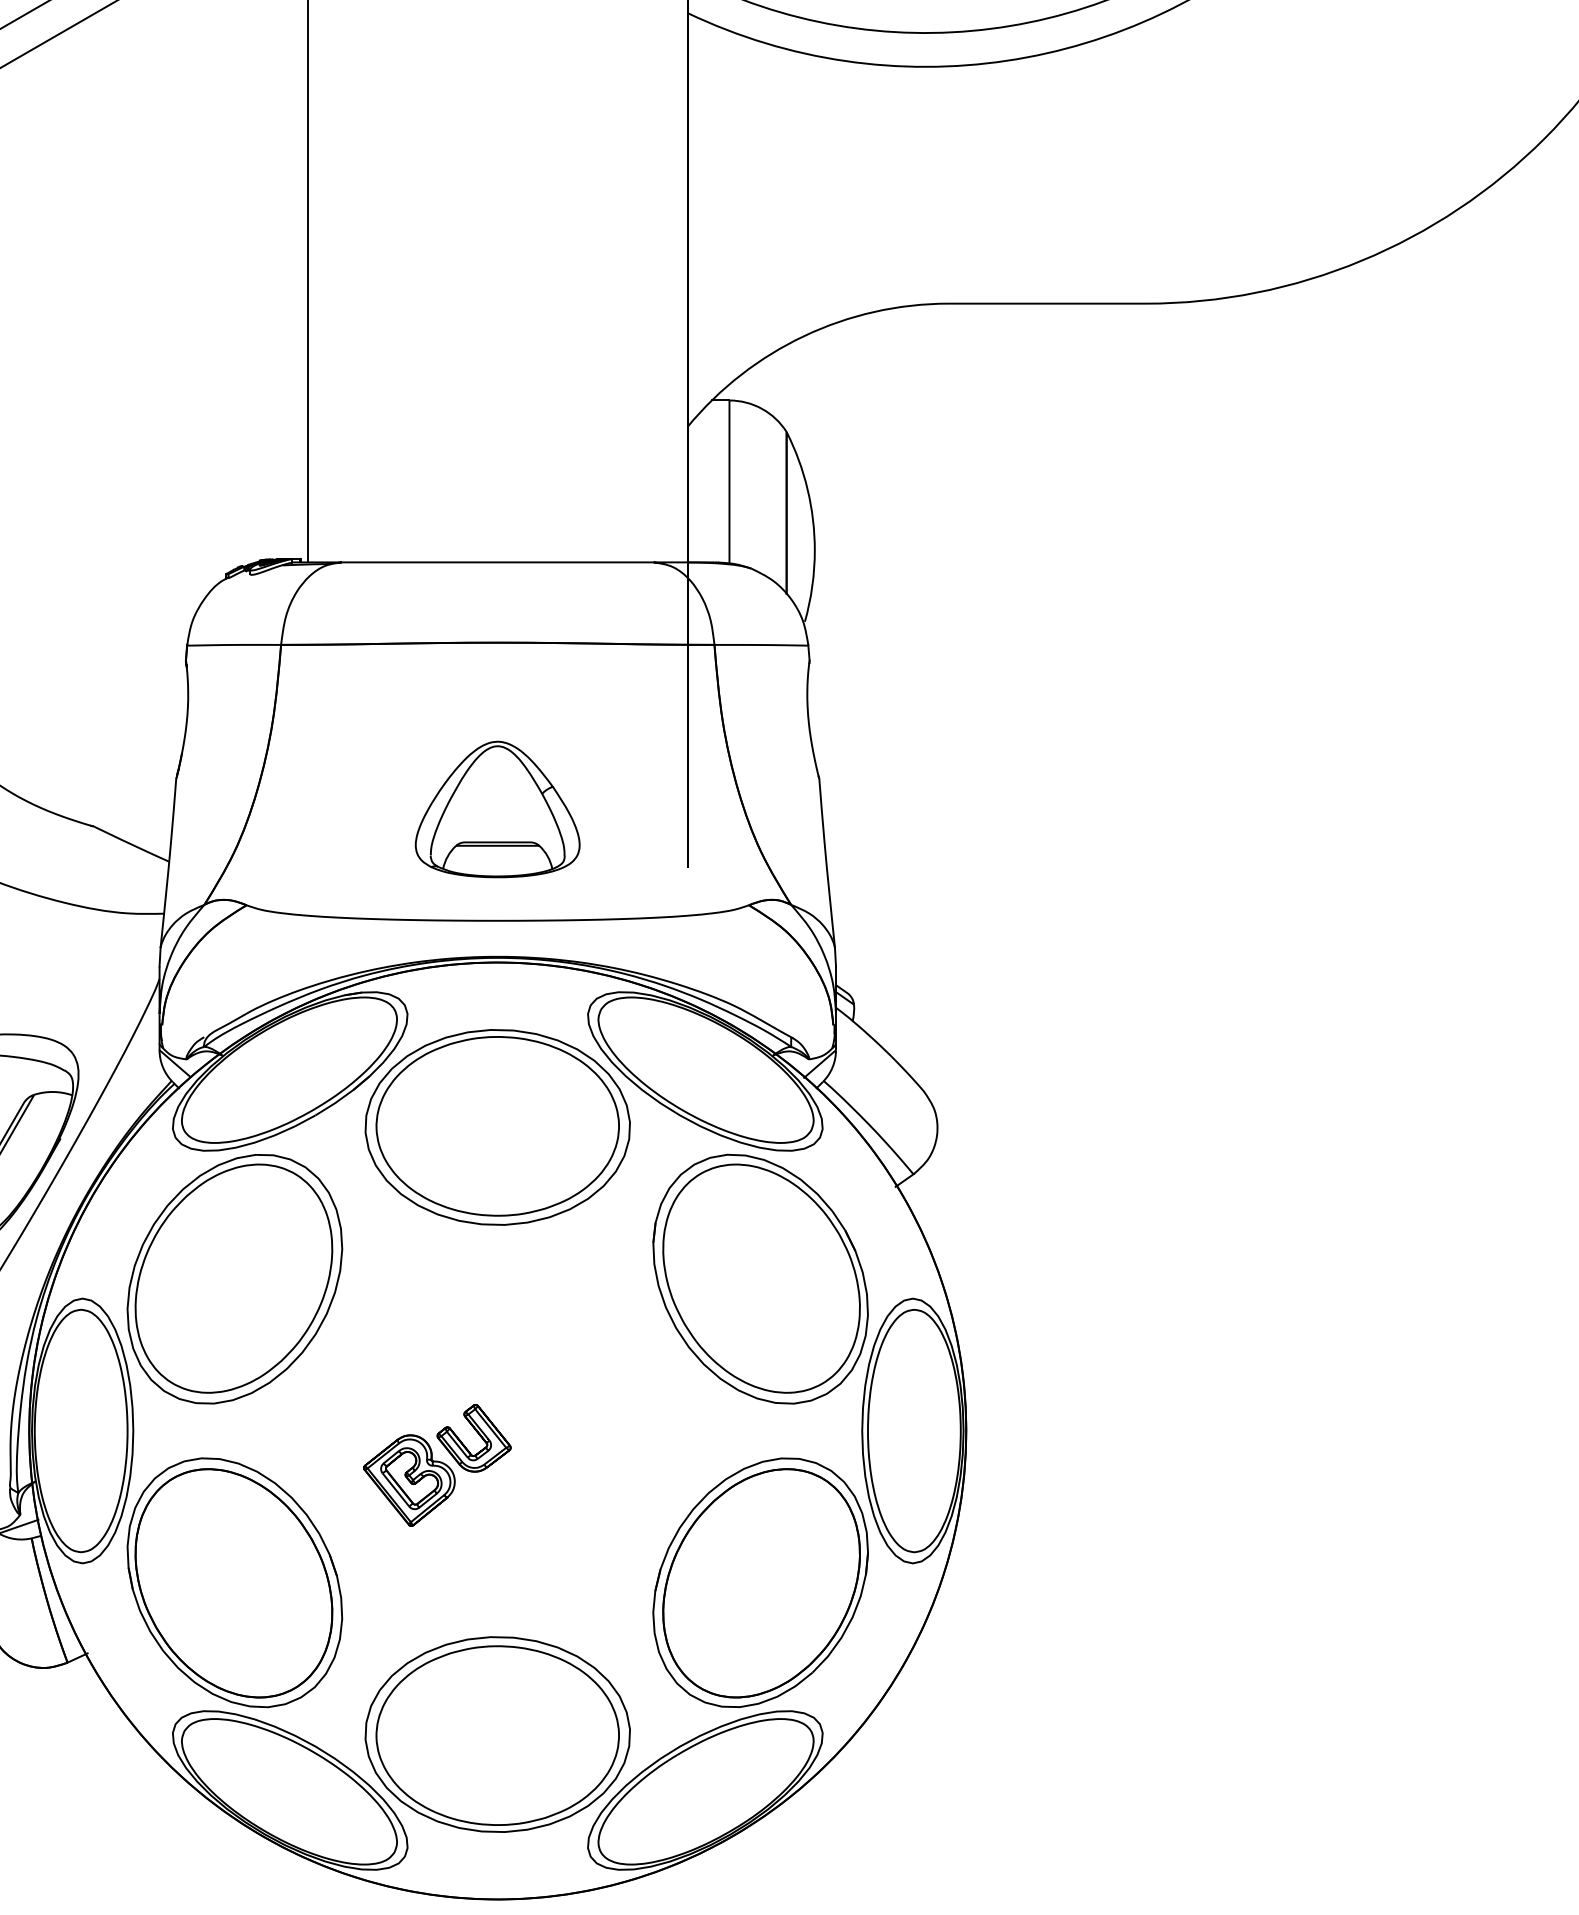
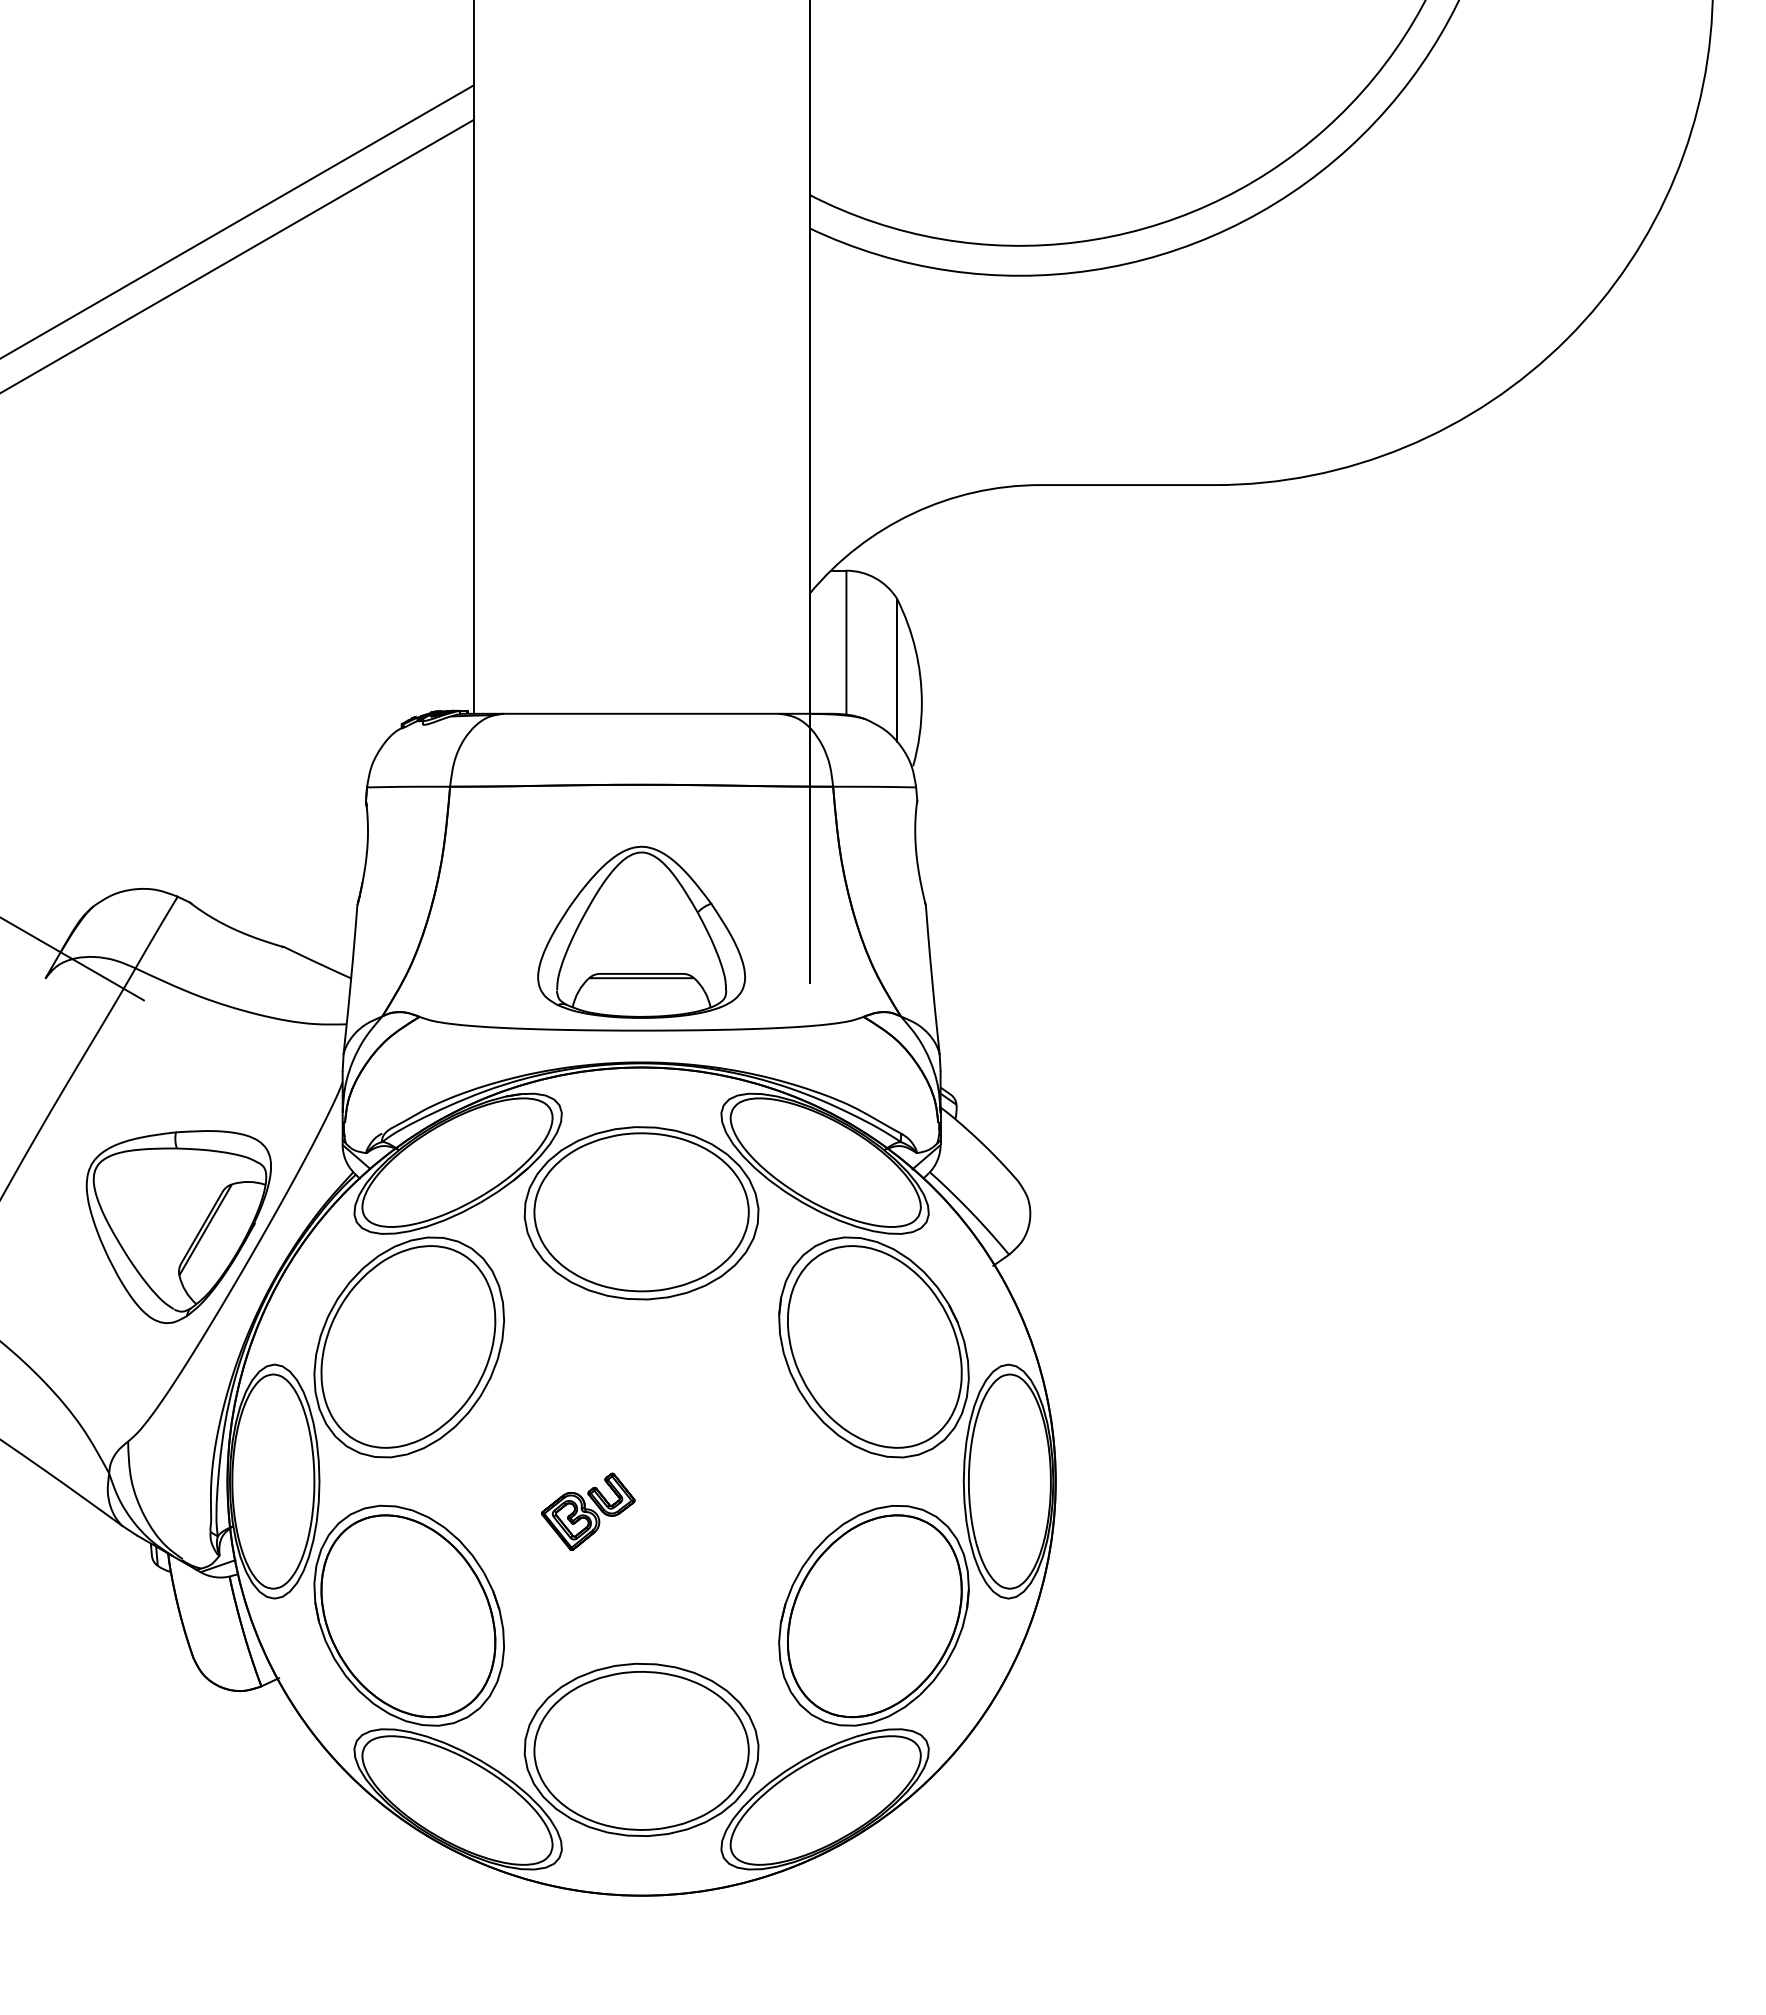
part: (497, 808) -> (641, 931), size x1.43
part: (437, 1464) -> (588, 1511), size x0.71

